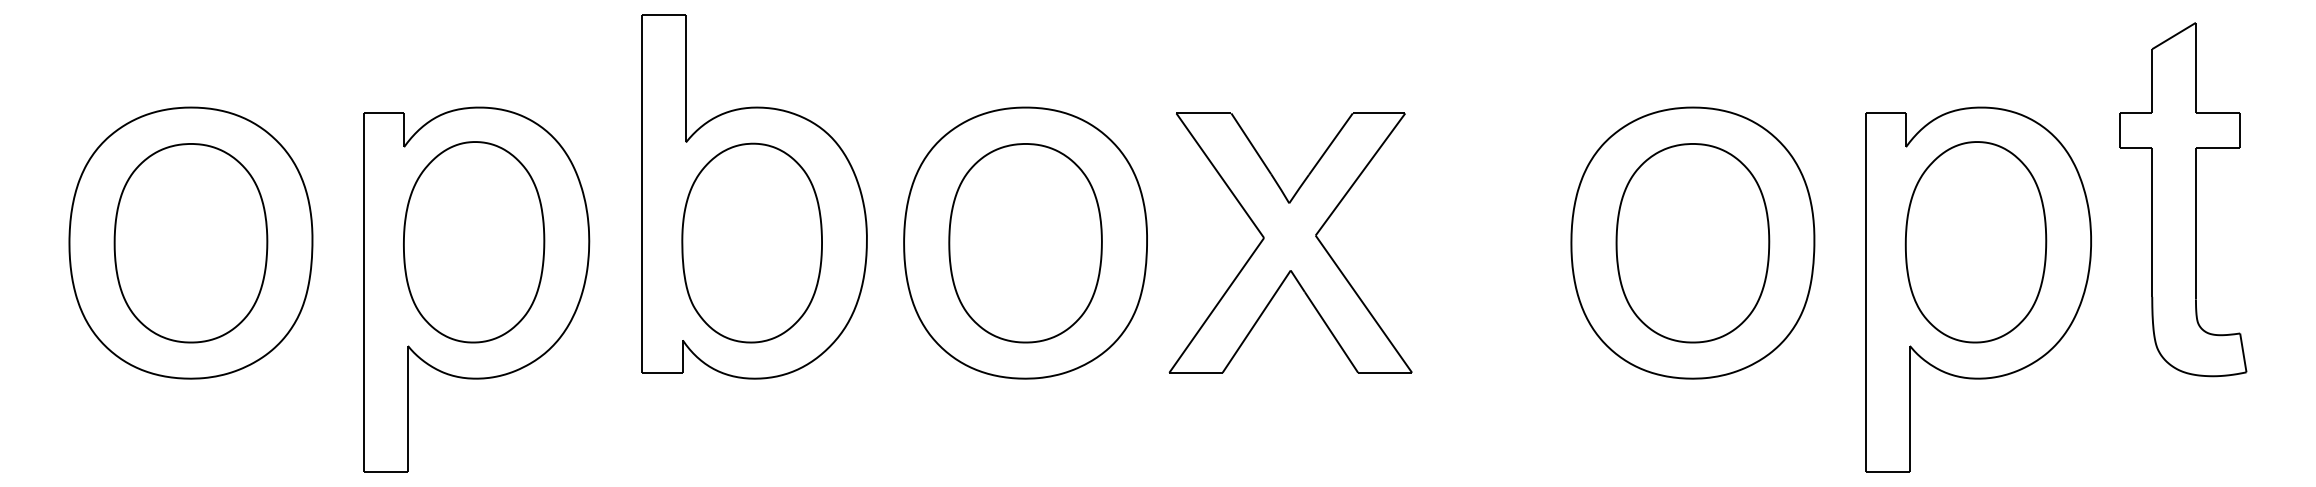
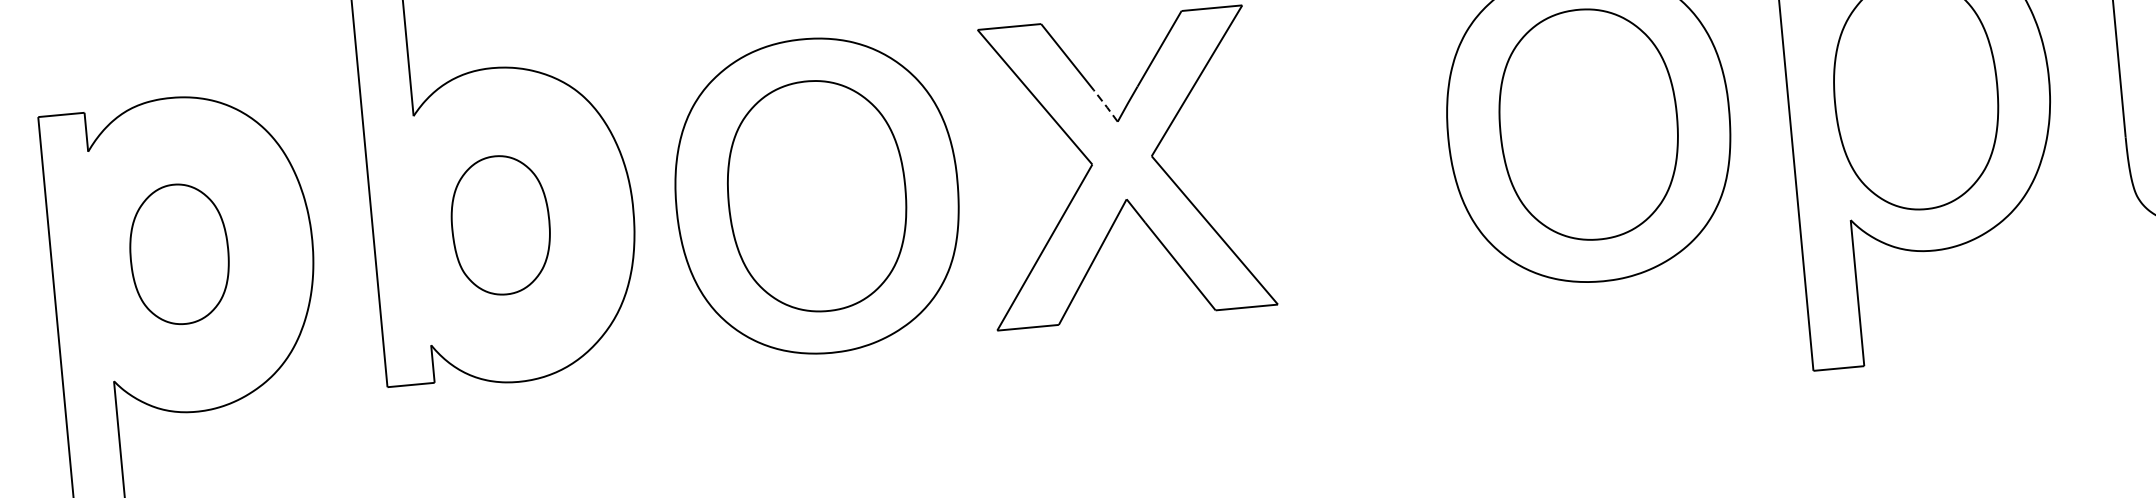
line: (1280, 189) -> (1106, 106), solid -> dashed
part: (474, 242) -> (179, 254), size x0.6
part: (751, 242) -> (500, 224), size x0.6

